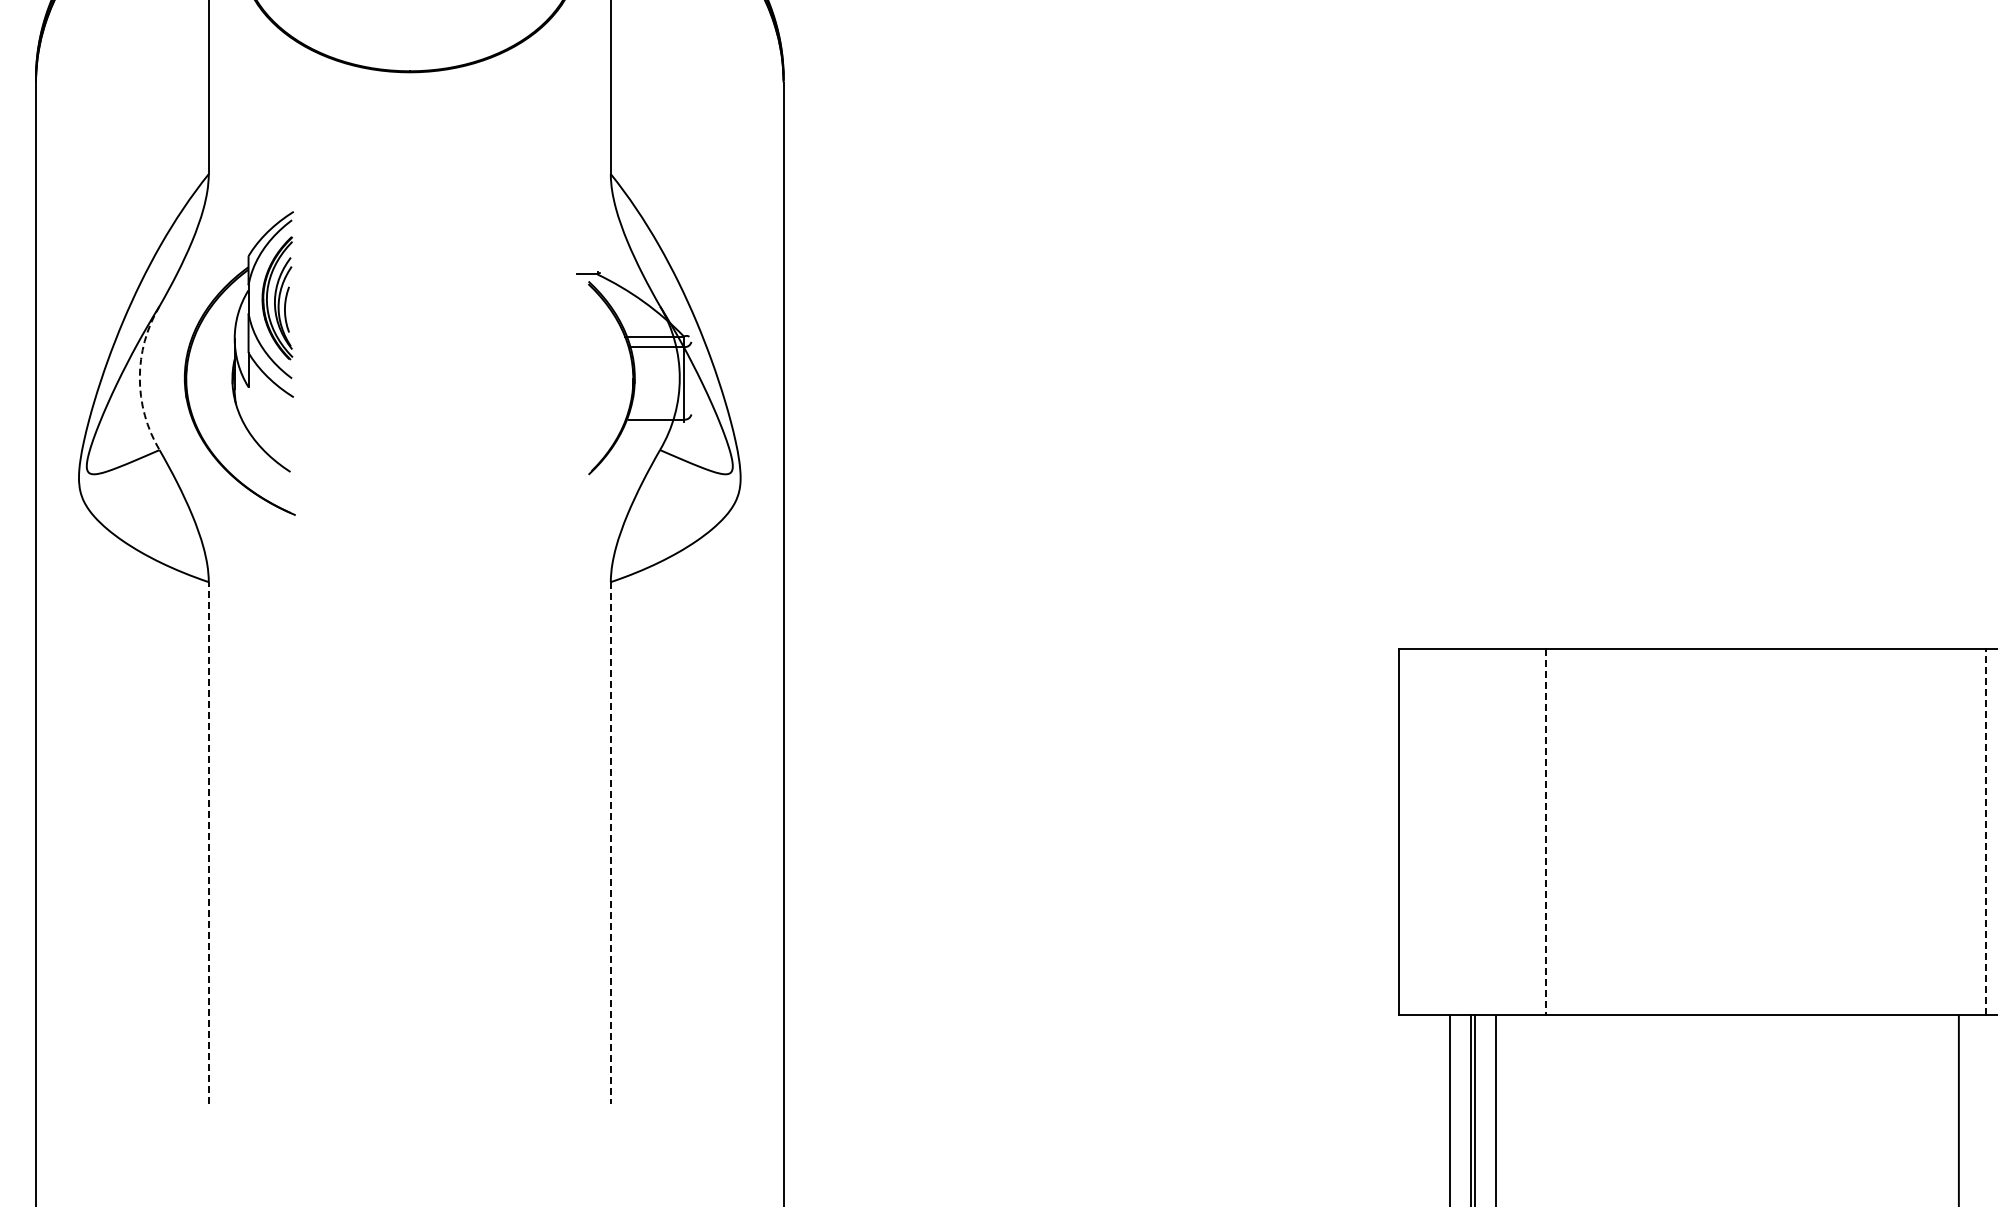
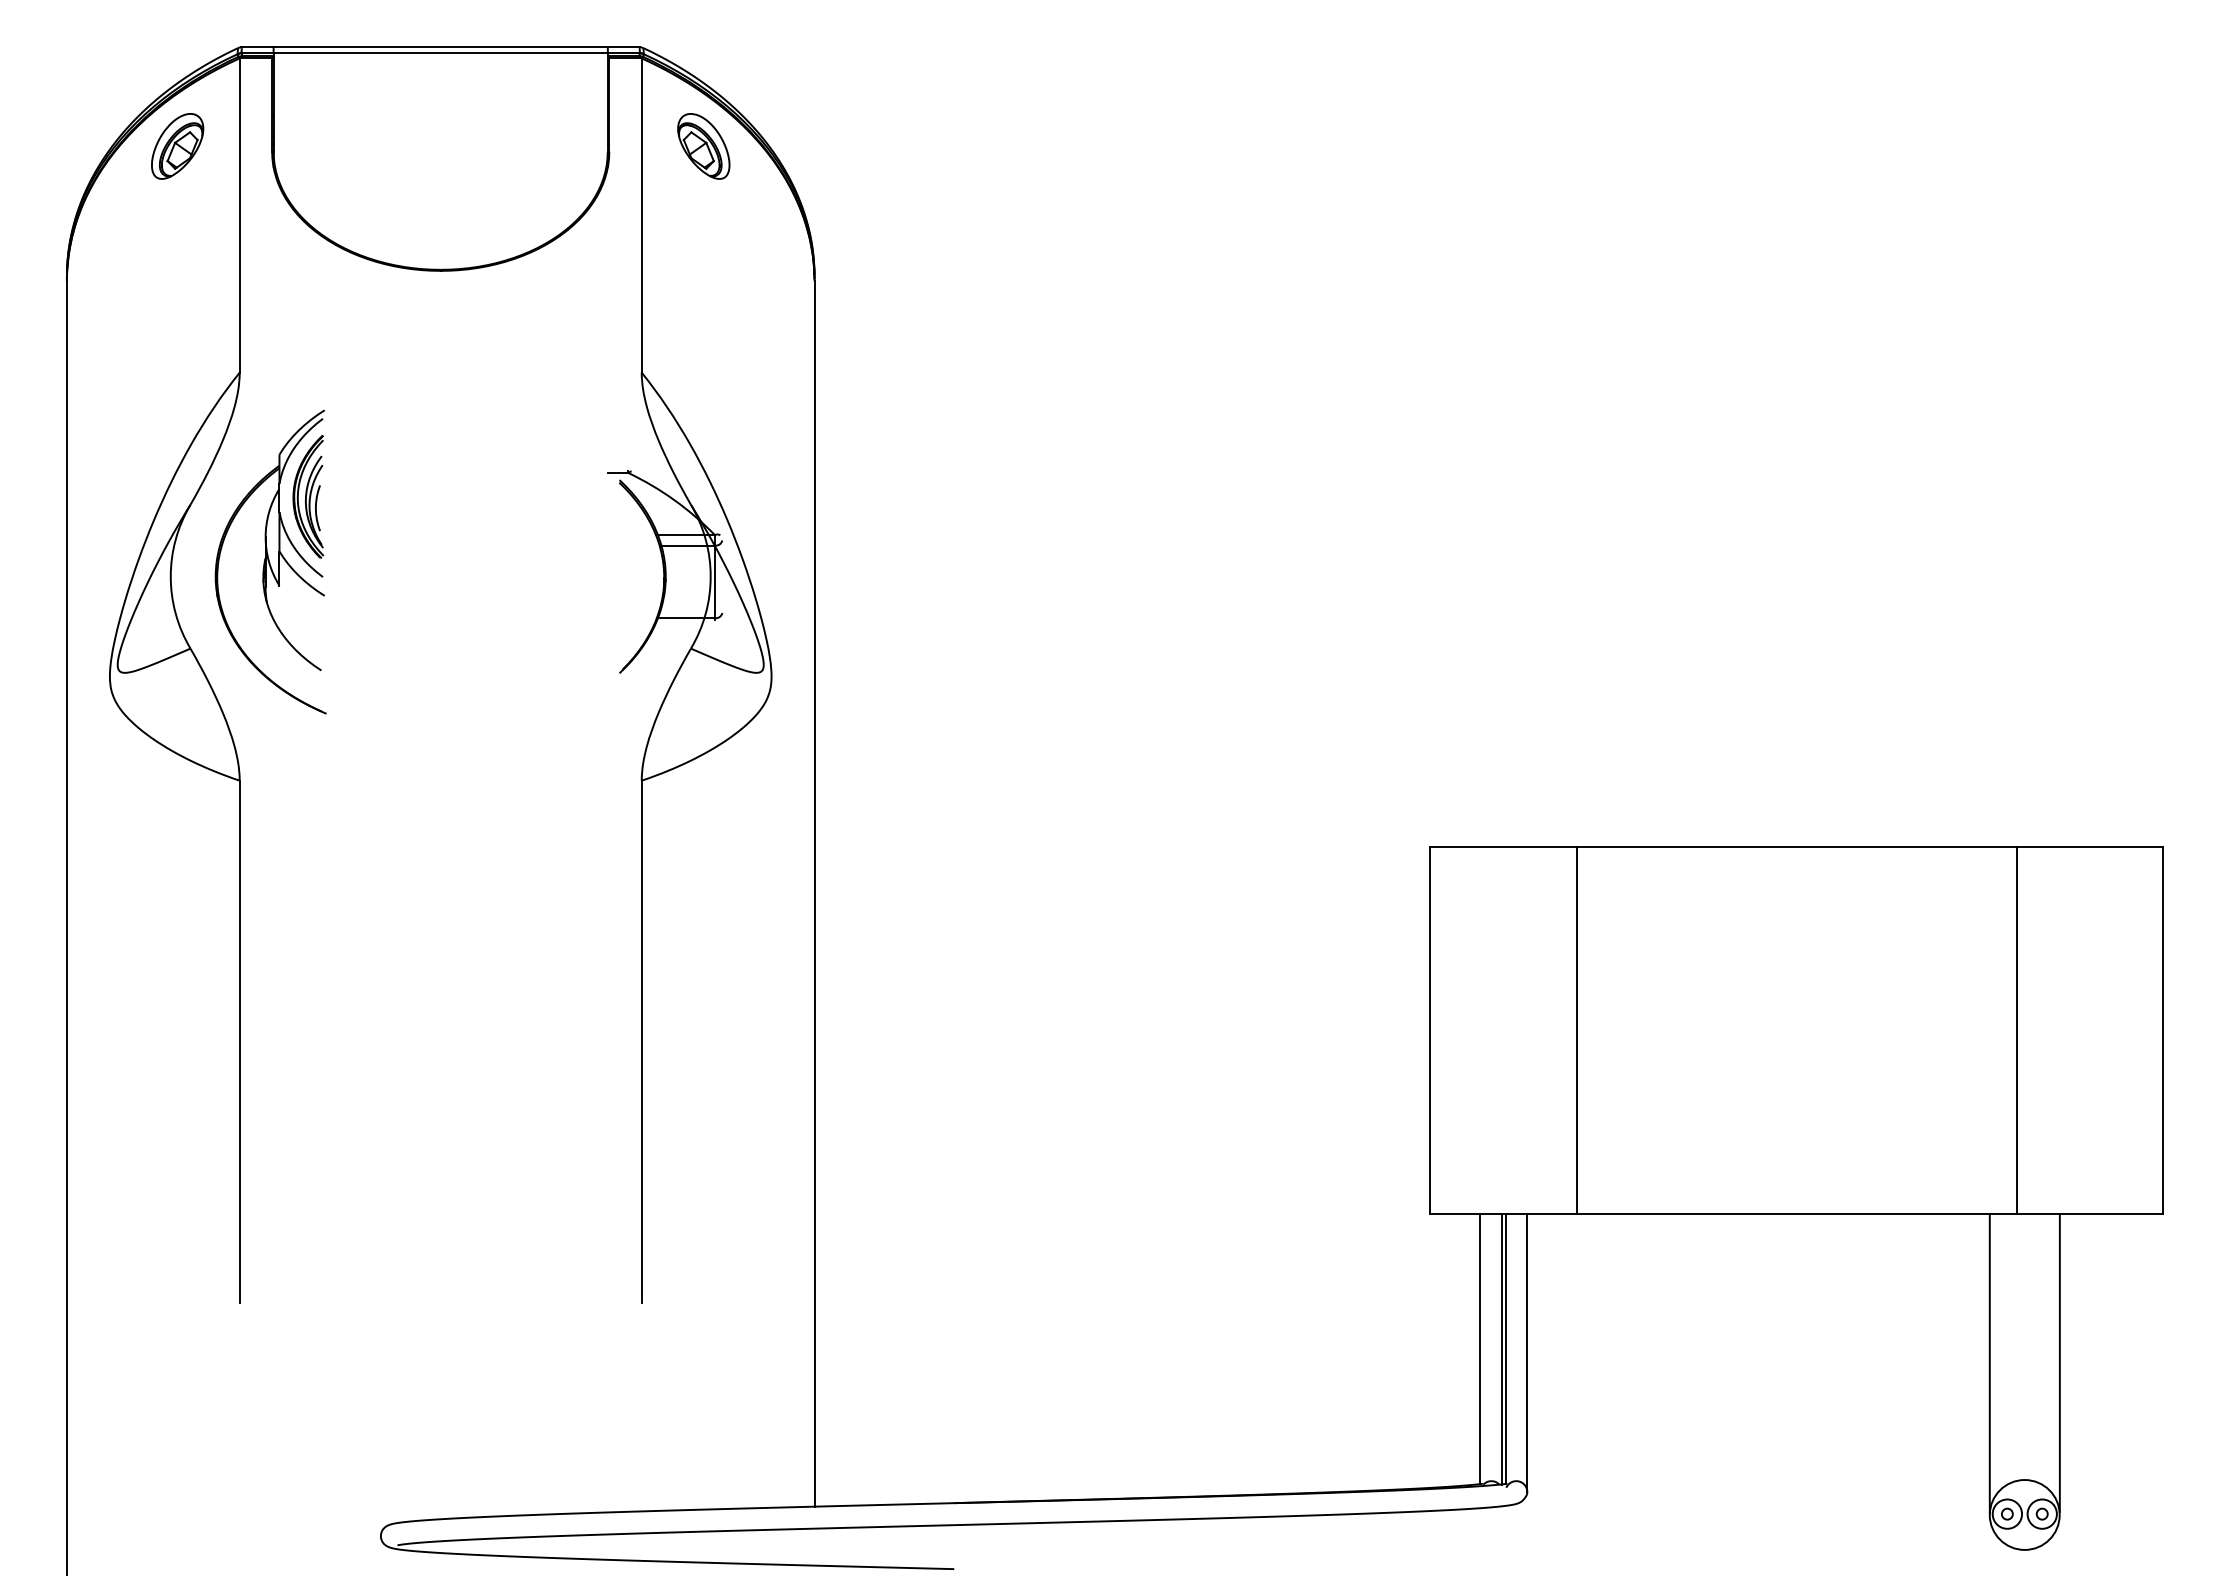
arc: (139, 377) -> (170, 576), dashed -> solid
line: (1985, 830) -> (2016, 1029), dashed -> solid
line: (1545, 831) -> (1576, 1030), dashed -> solid
line: (208, 842) -> (239, 1041), dashed -> solid
line: (610, 843) -> (641, 1042), dashed -> solid

